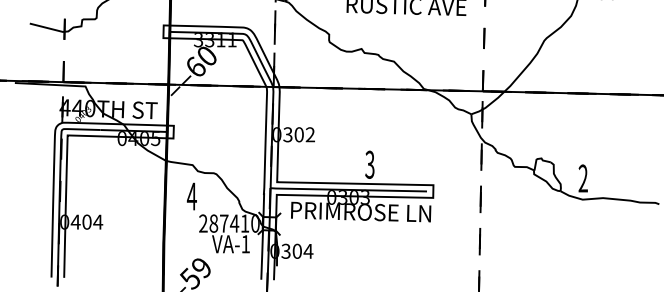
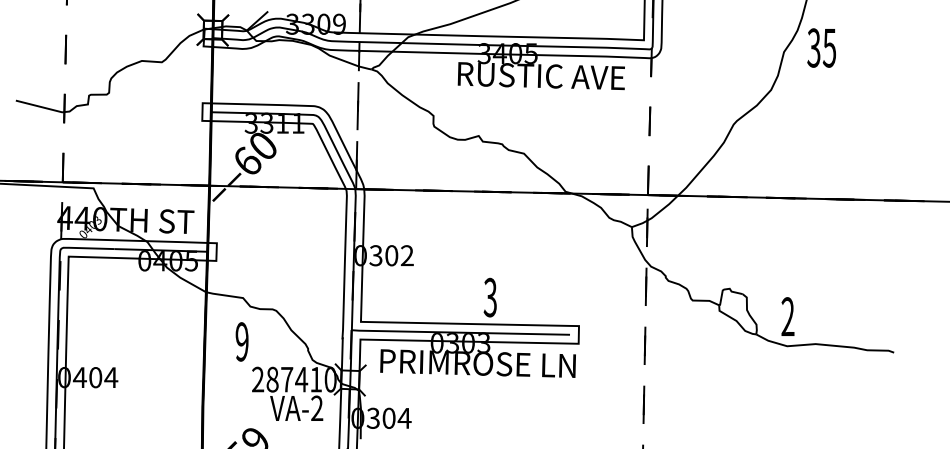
text: (192, 196) -> (242, 341), 4 -> 9
text: (246, 243) -> (317, 407), VA-1 -> VA-2

